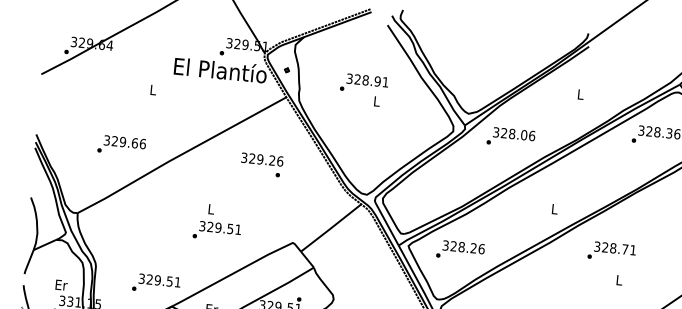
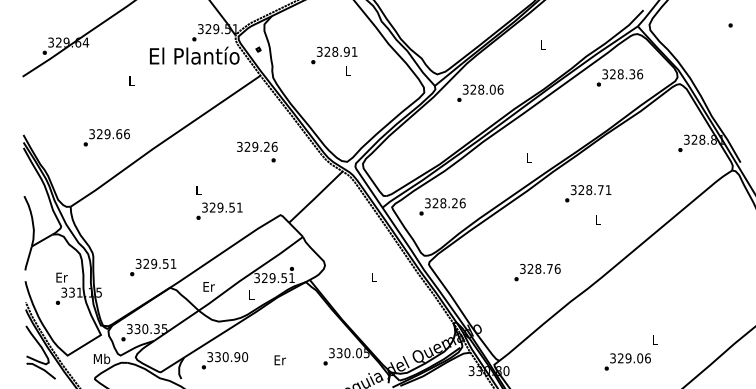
text: (262, 164) -> (257, 151), moved
text: (217, 230) -> (219, 210), moved

